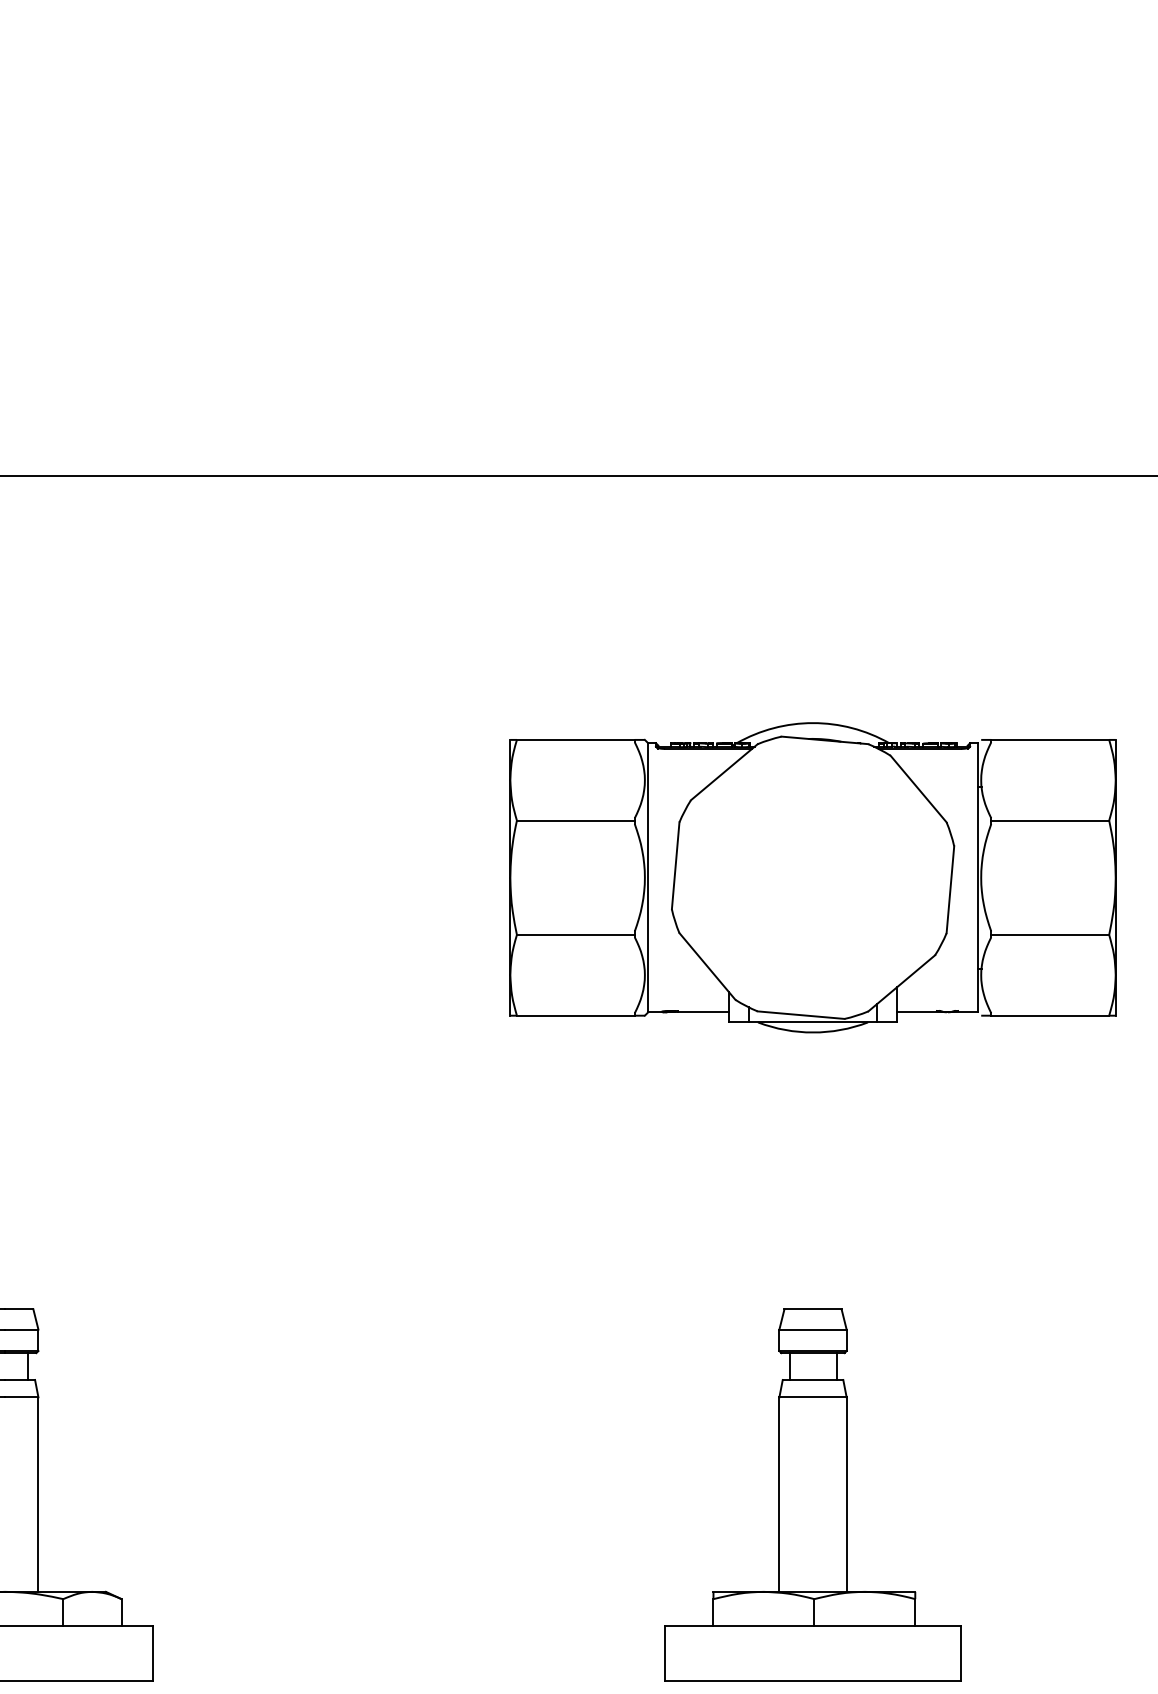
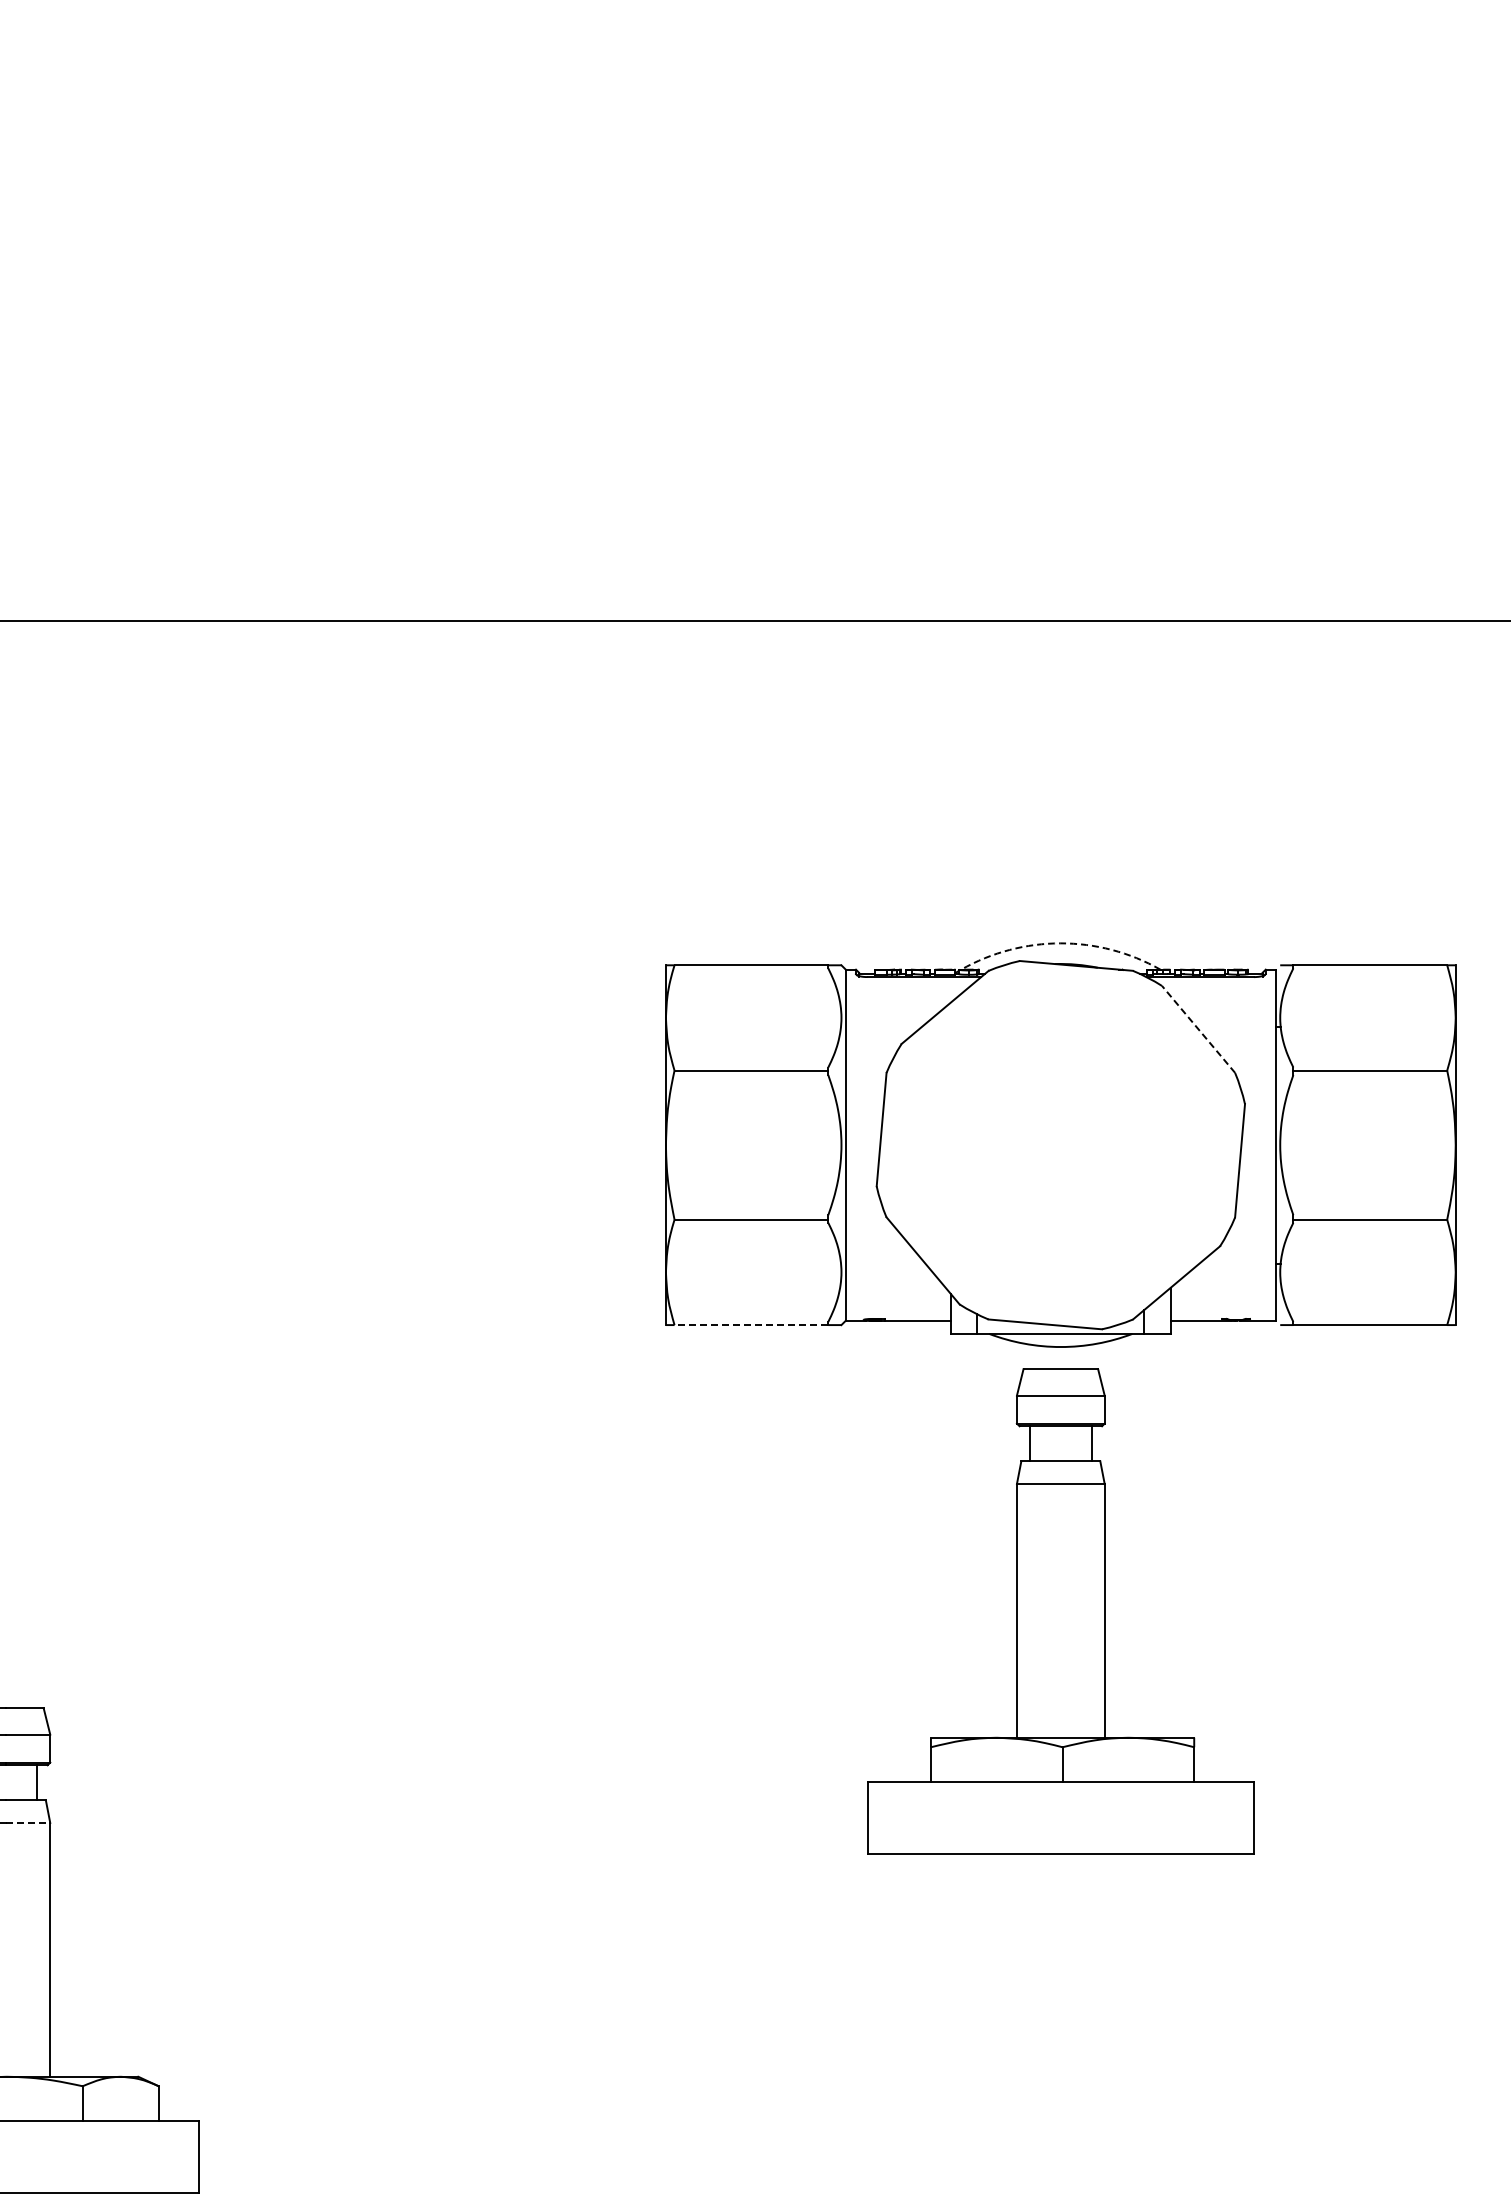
arc: (812, 723) -> (1060, 943), solid -> dashed
line: (918, 789) -> (1198, 1029), solid -> dashed
line: (575, 1016) -> (751, 1325), solid -> dashed
line: (21, 1397) -> (28, 1823), solid -> dashed
part: (812, 1495) -> (1060, 1611), moved

